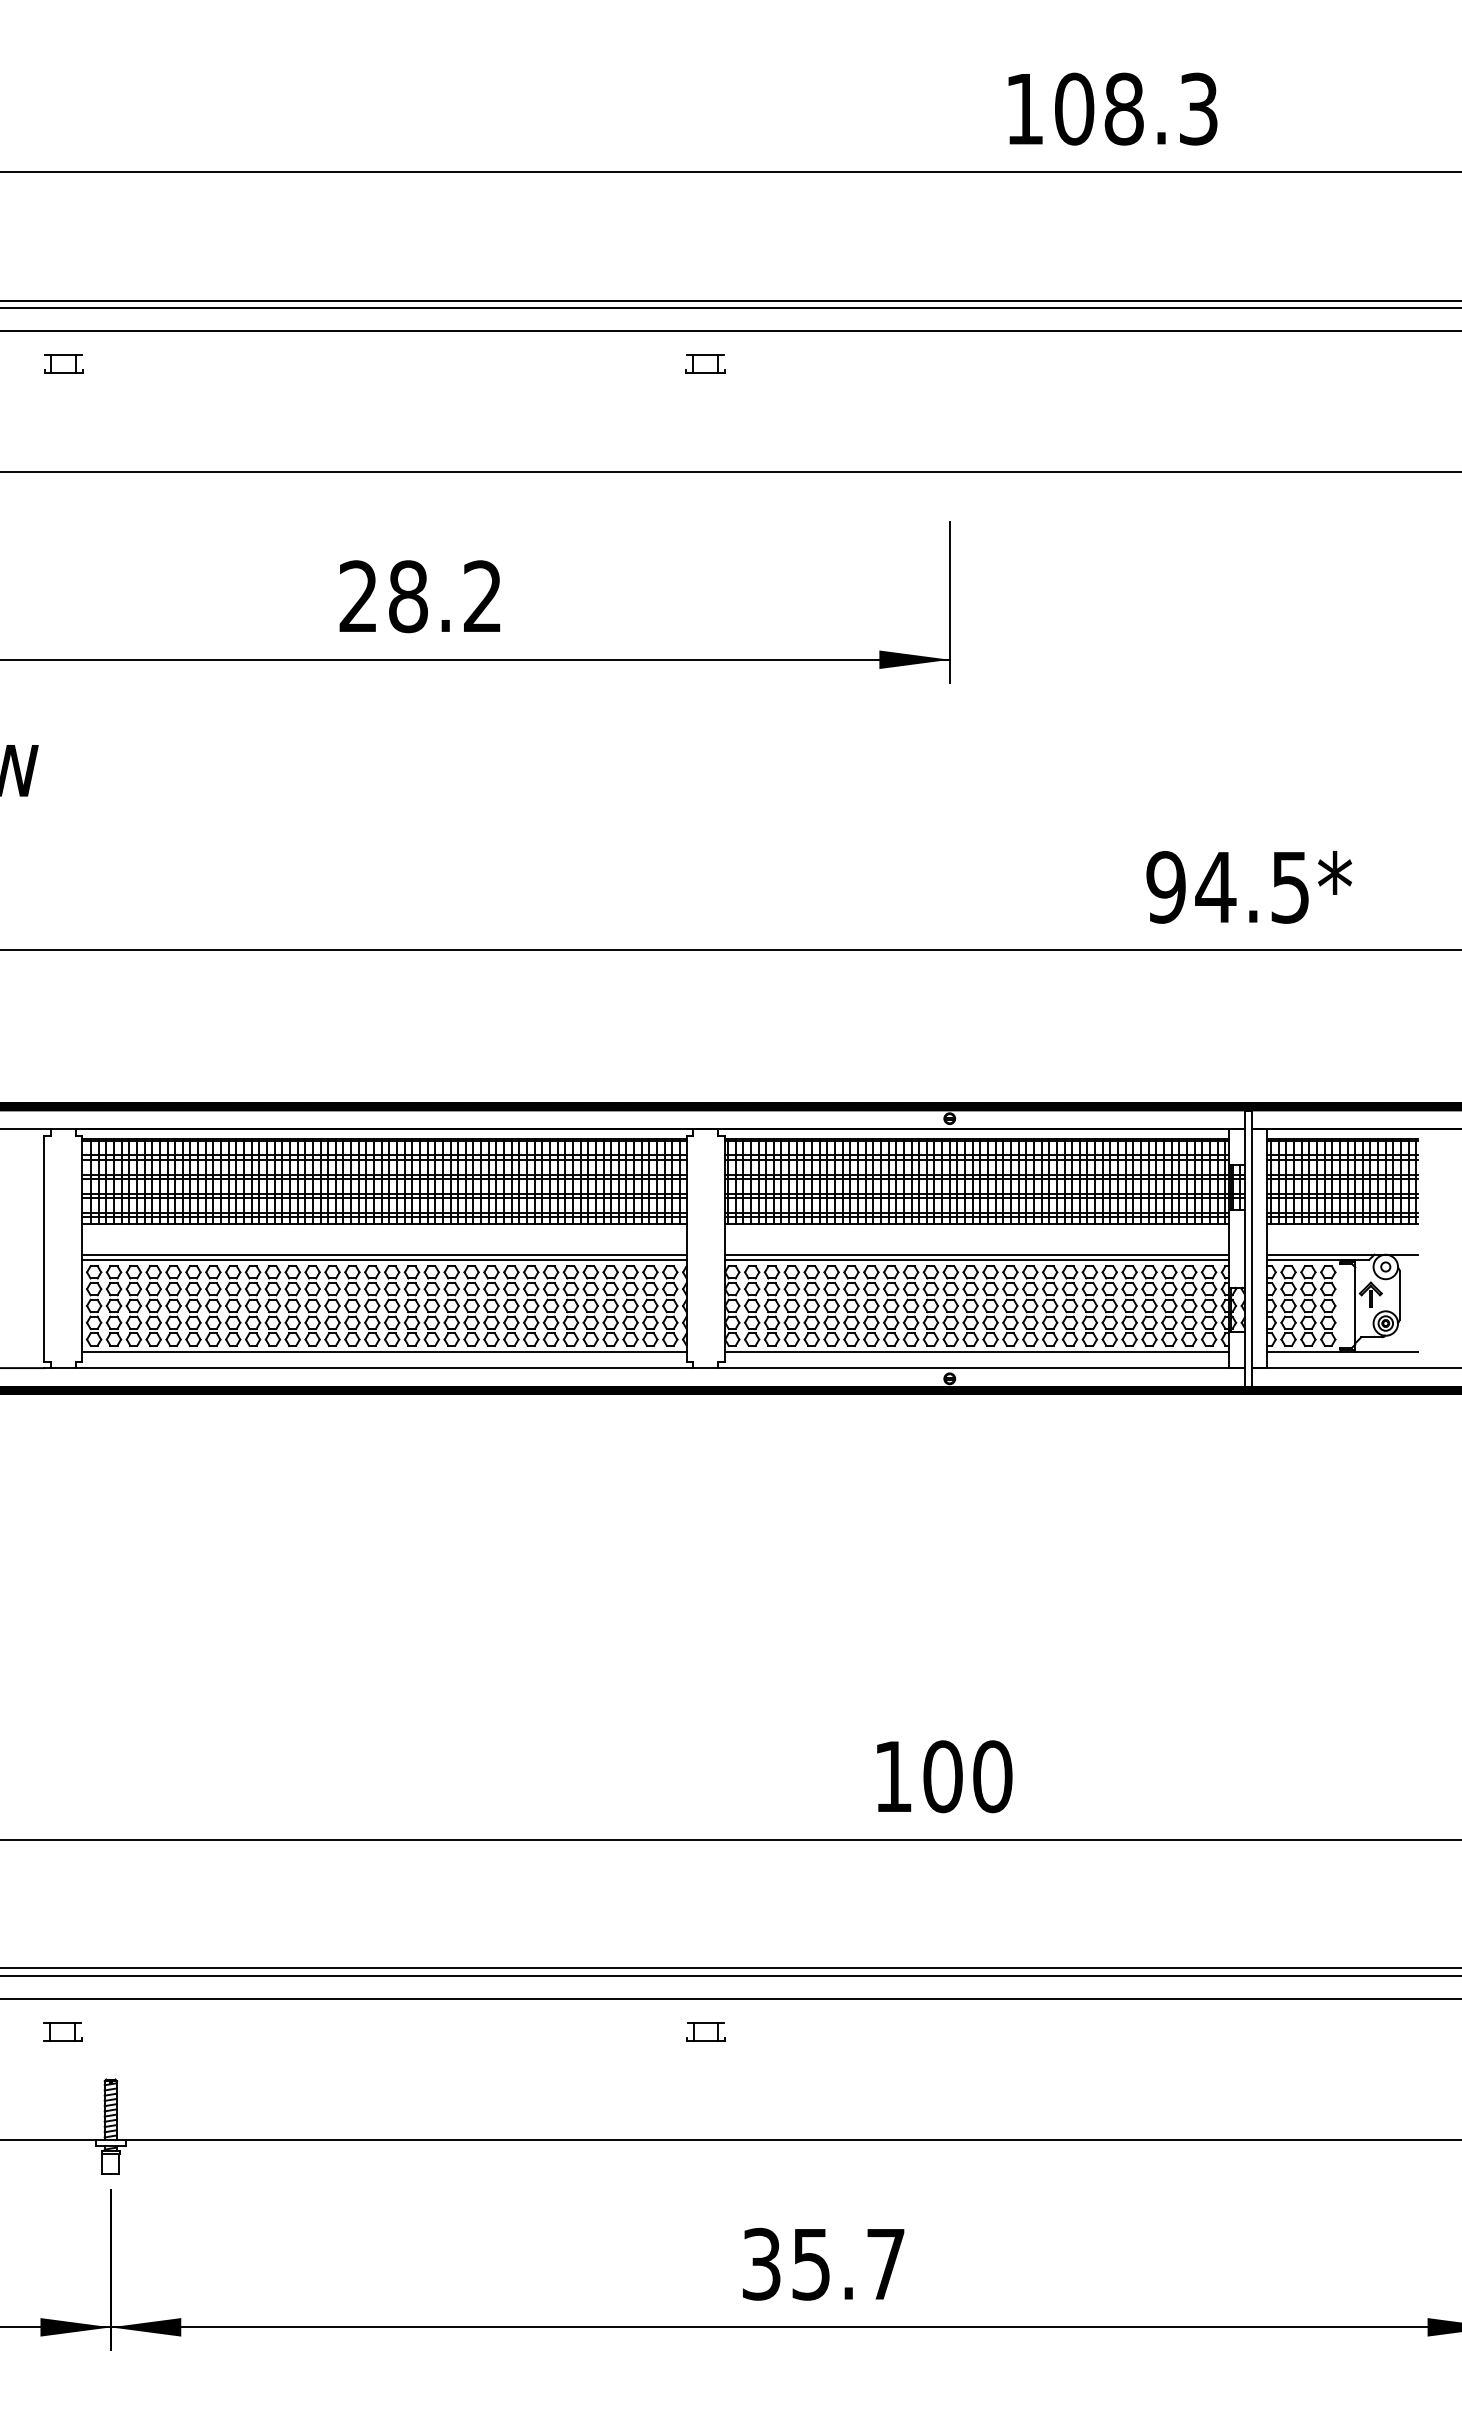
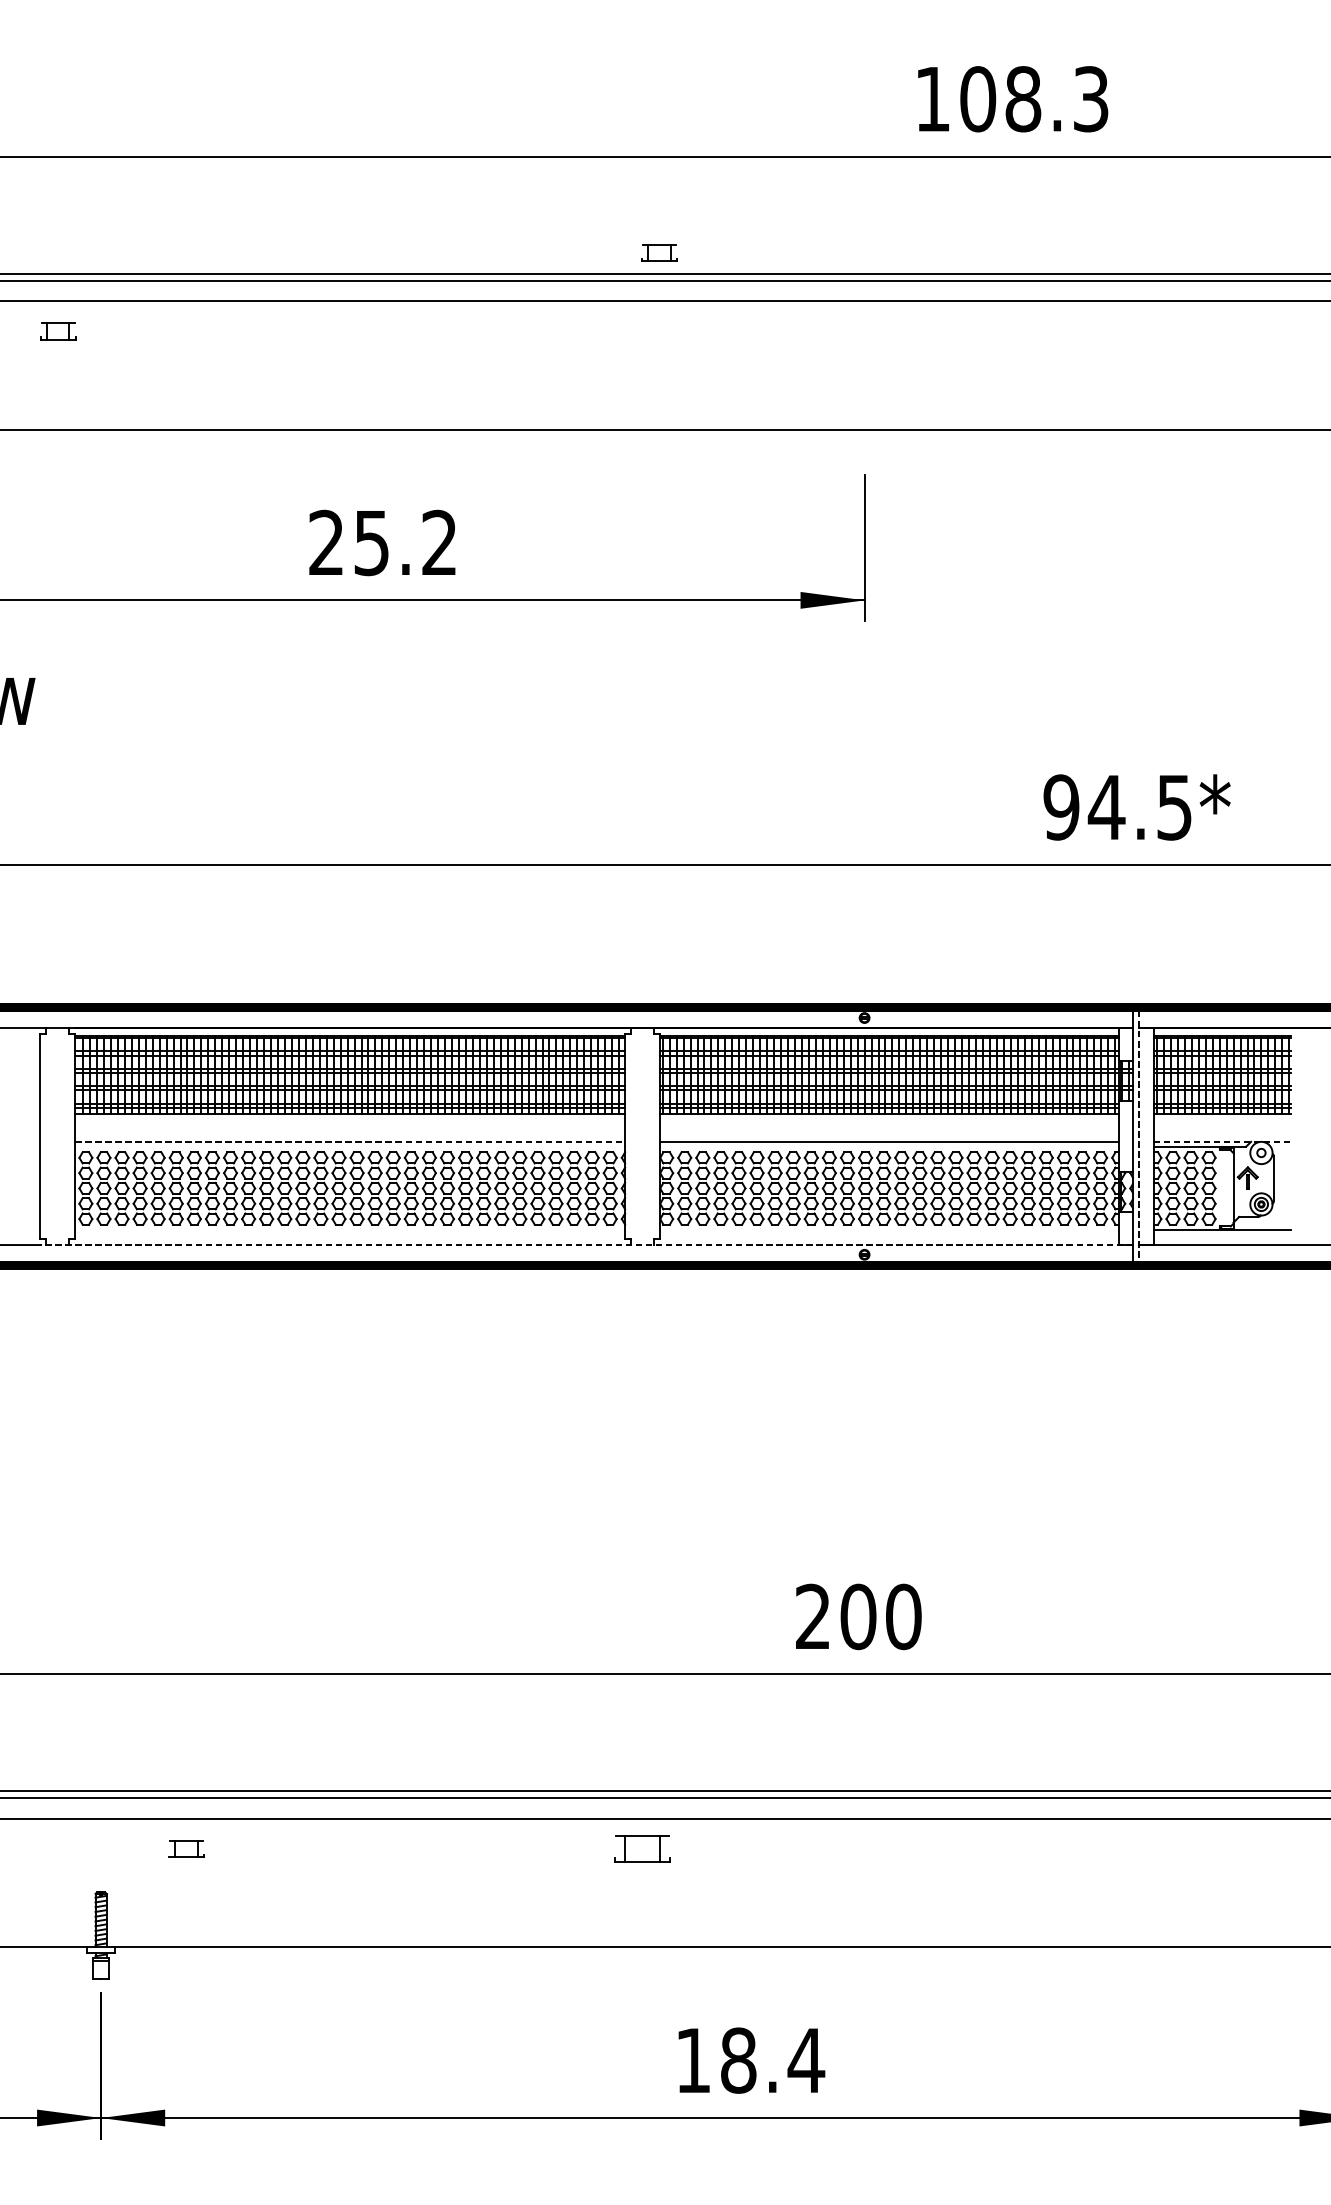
part: (705, 363) -> (659, 252), moved
text: (408, 596) -> (371, 542), 28.2 -> 25.2
line: (1251, 1248) -> (1139, 1136), solid -> dashed
line: (384, 1254) -> (350, 1141), solid -> dashed
line: (1343, 1254) -> (1222, 1141), solid -> dashed
line: (384, 1259) -> (350, 1146), removed
line: (976, 1259) -> (888, 1146), removed
line: (384, 1351) -> (350, 1229), removed
line: (976, 1351) -> (888, 1229), removed
line: (643, 1368) -> (585, 1245), solid -> dashed
text: (892, 1775) -> (812, 1615), 100 -> 200
part: (62, 2031) -> (186, 1848), moved
part: (705, 2031) -> (642, 1848), size x1.6
text: (824, 2263) -> (750, 2059), 35.7 -> 18.4

